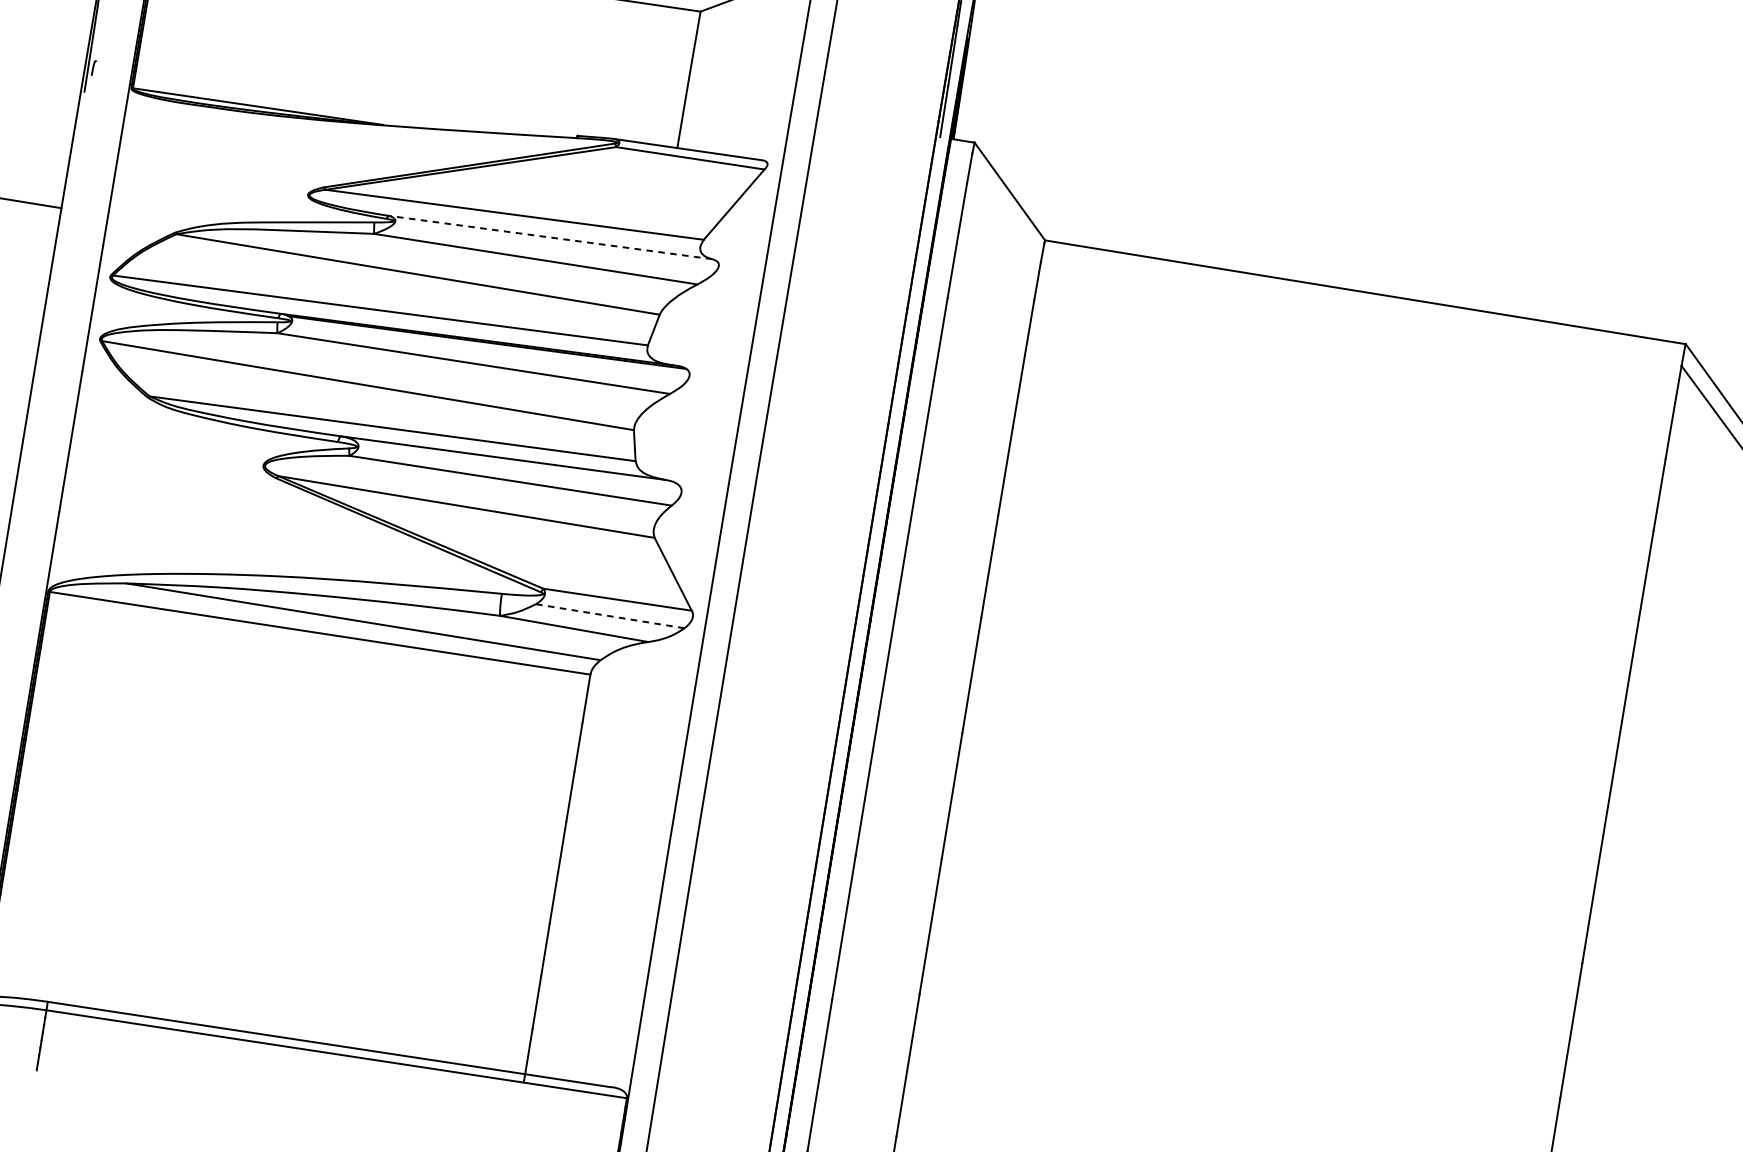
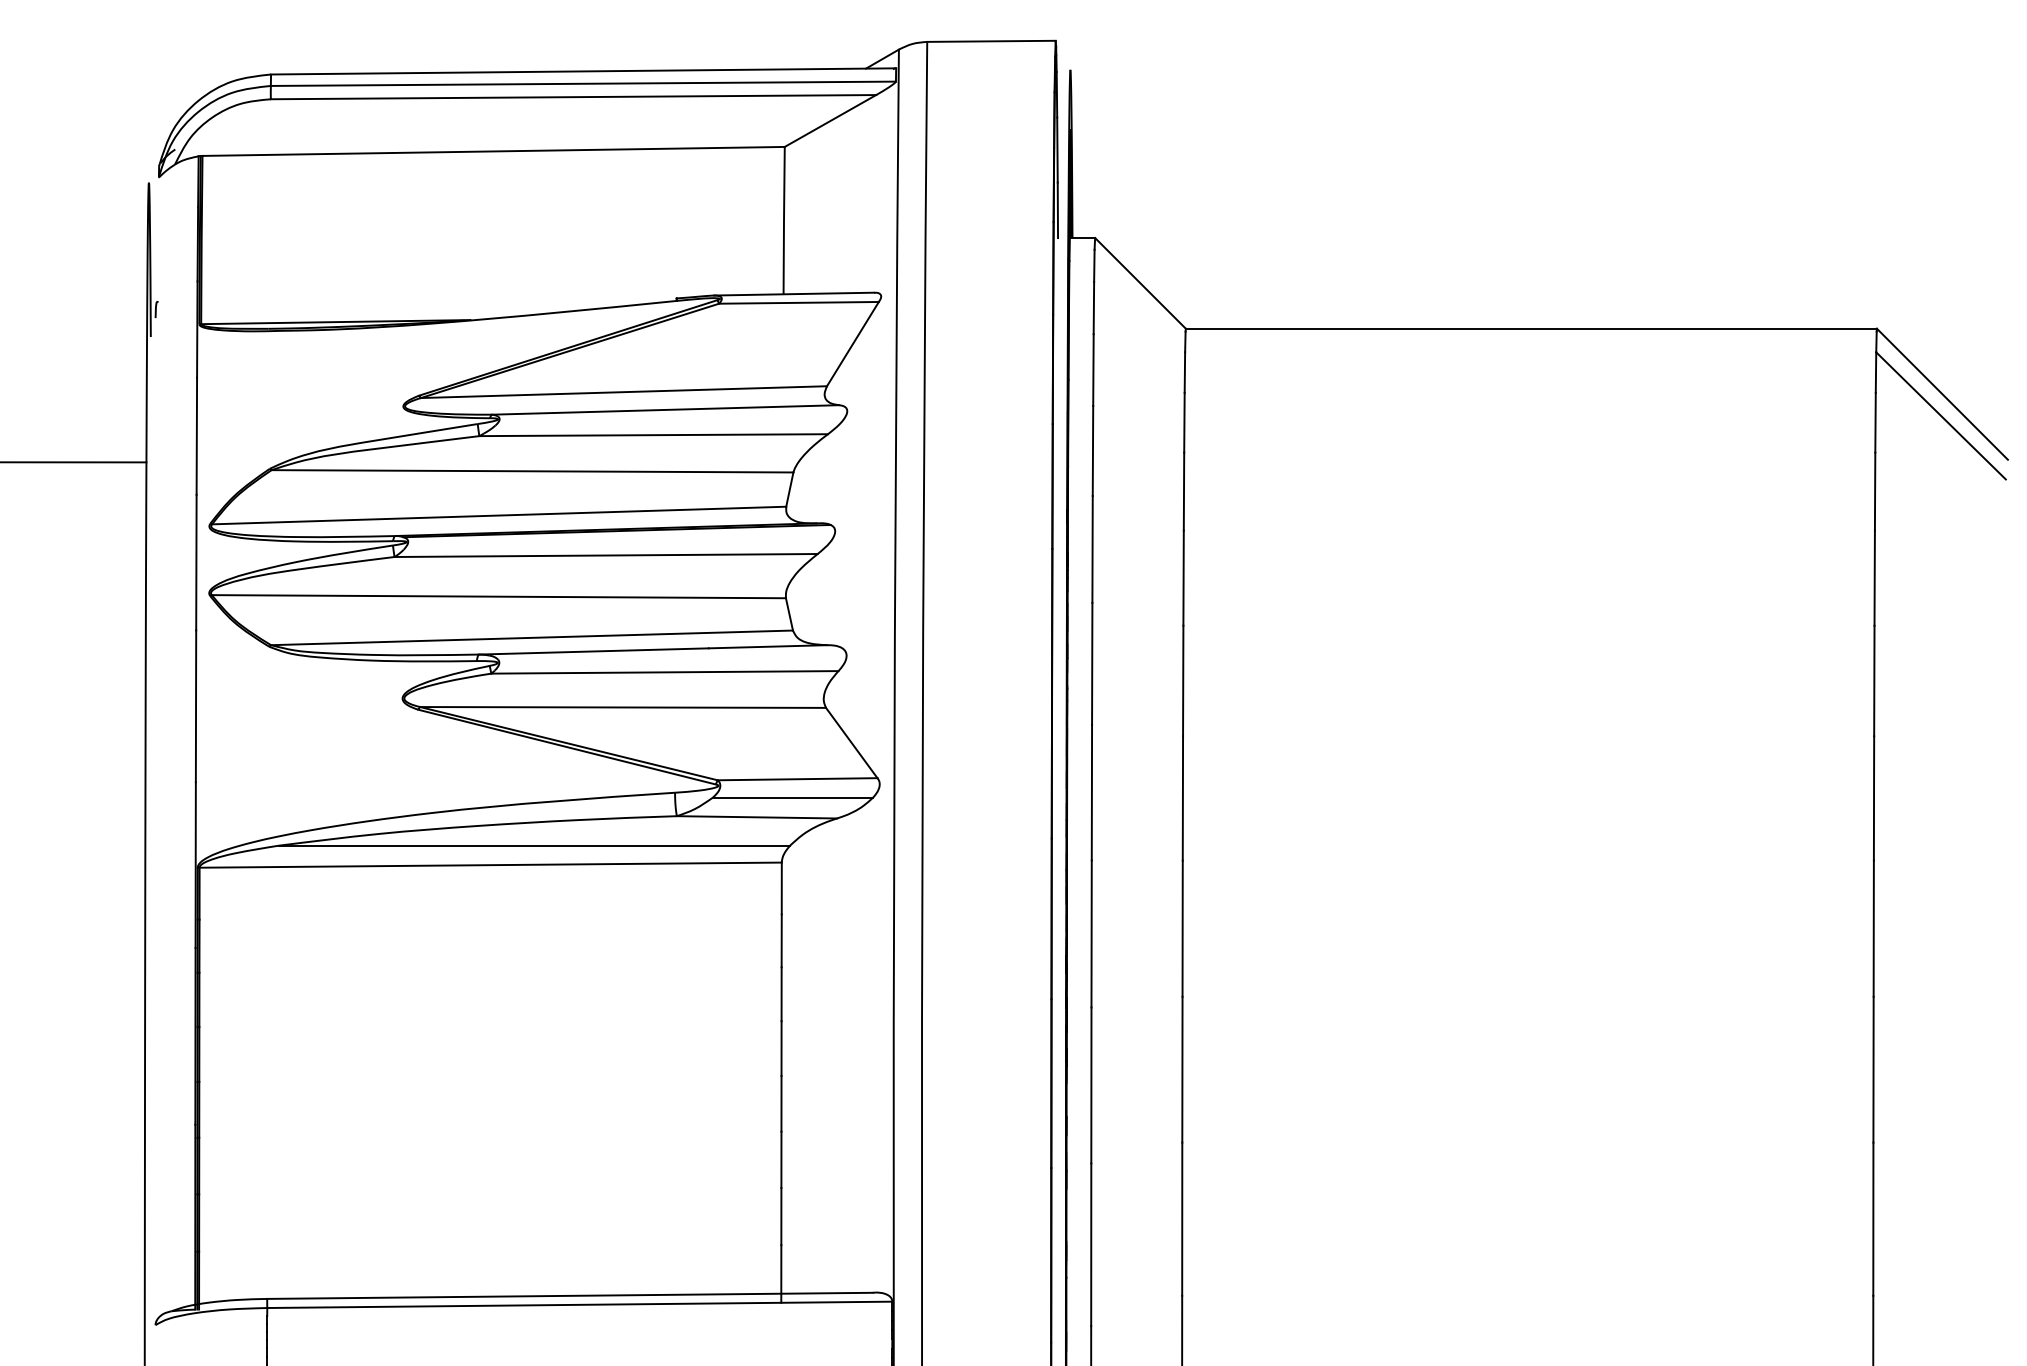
line: (550, 237) -> (665, 409), dashed -> solid
line: (610, 615) -> (792, 797), dashed -> solid

